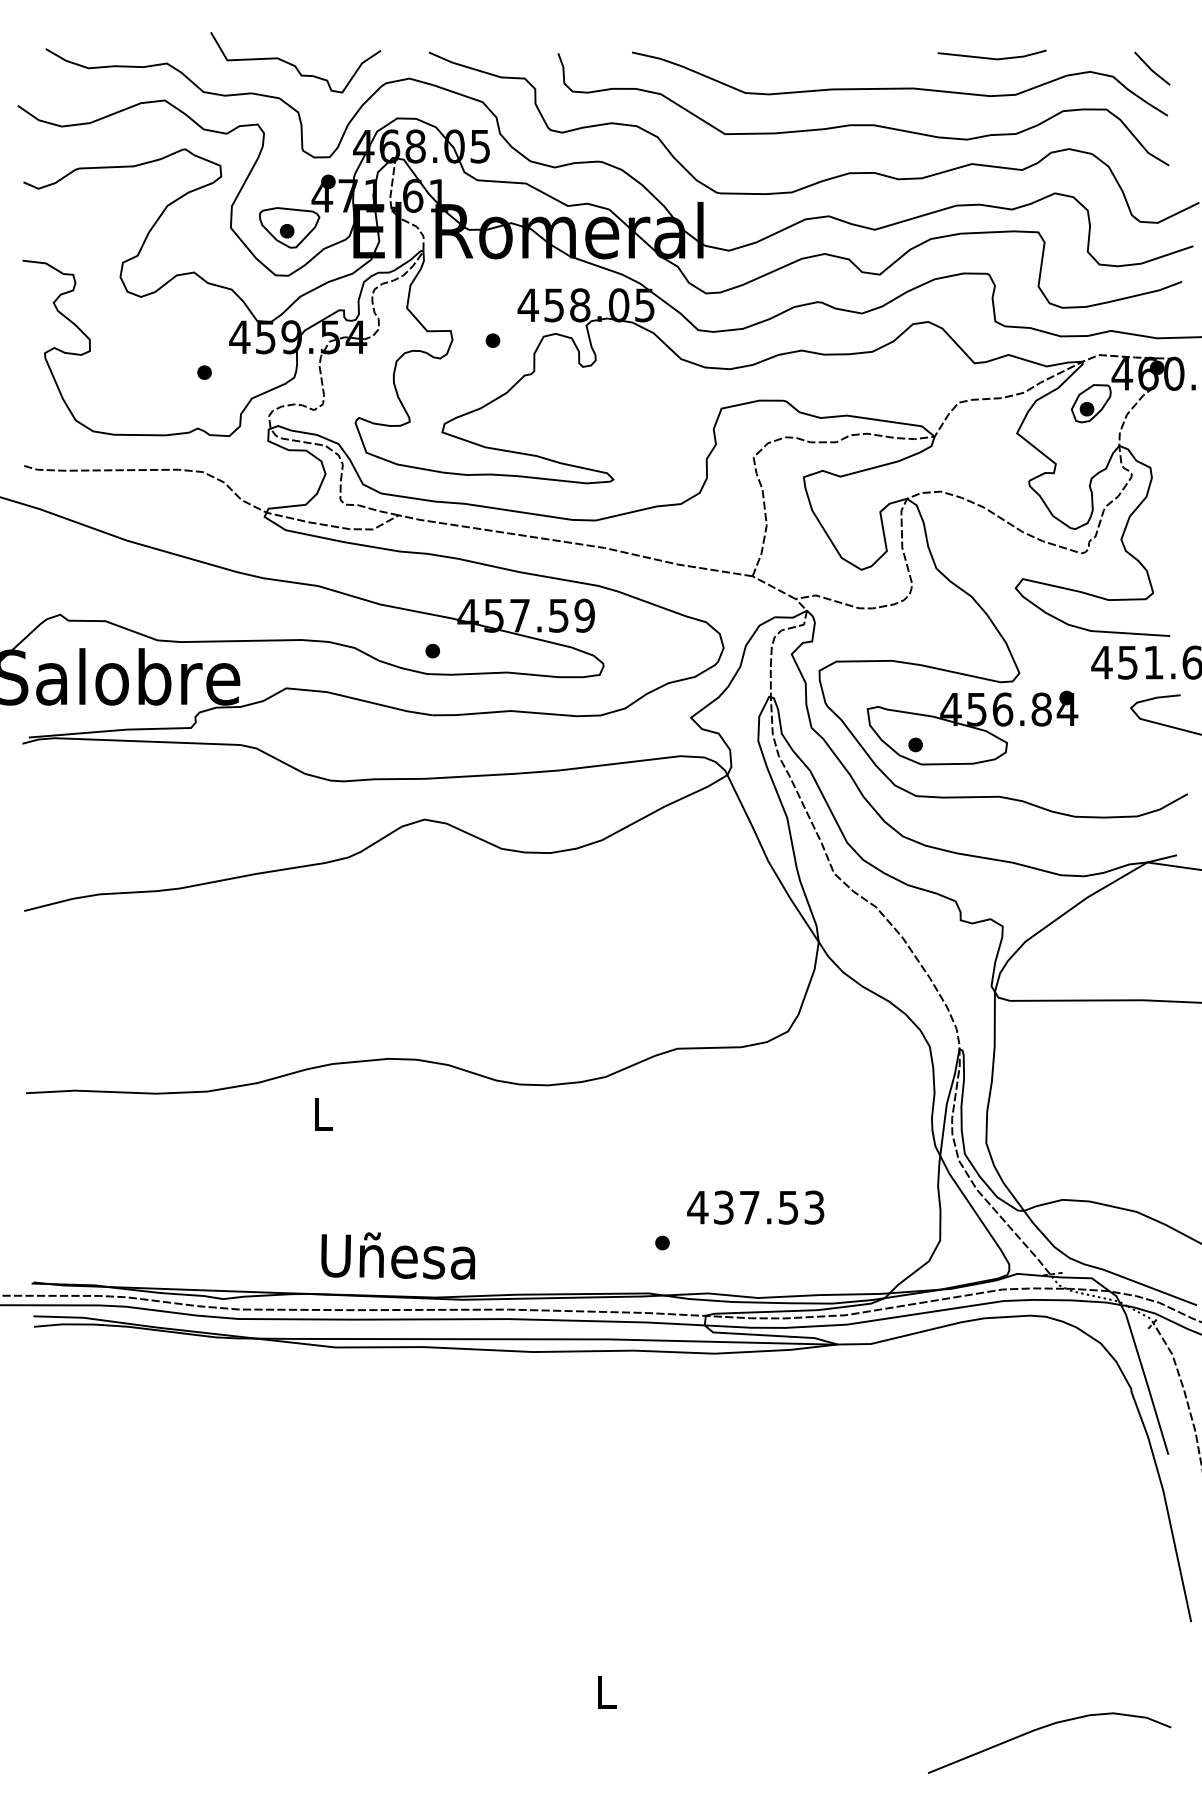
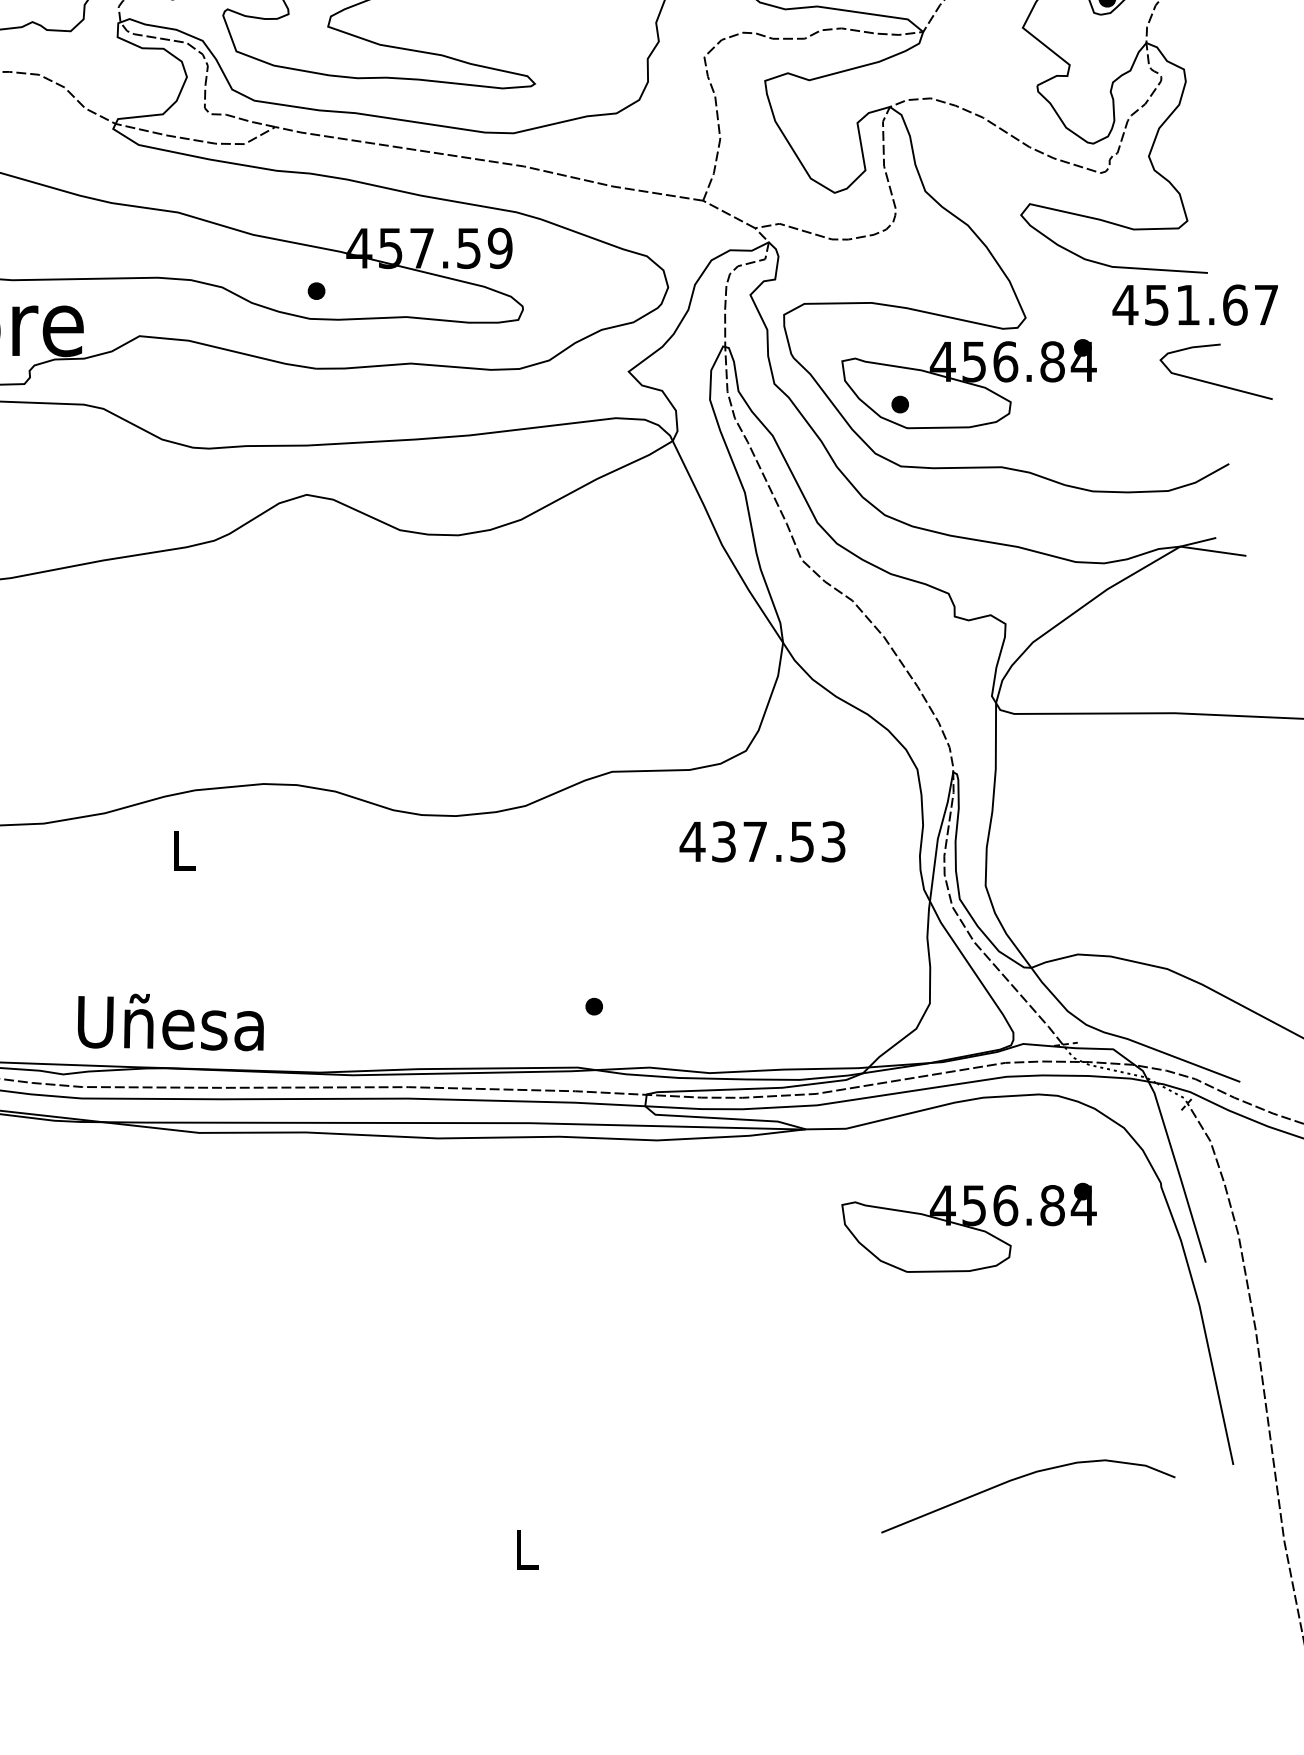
text: (755, 1207) -> (762, 841), moved
text: (398, 1255) -> (171, 1021), moved
part: (972, 1425) -> (968, 1227), added
curve: (1043, 1728) -> (1020, 1478), moved

